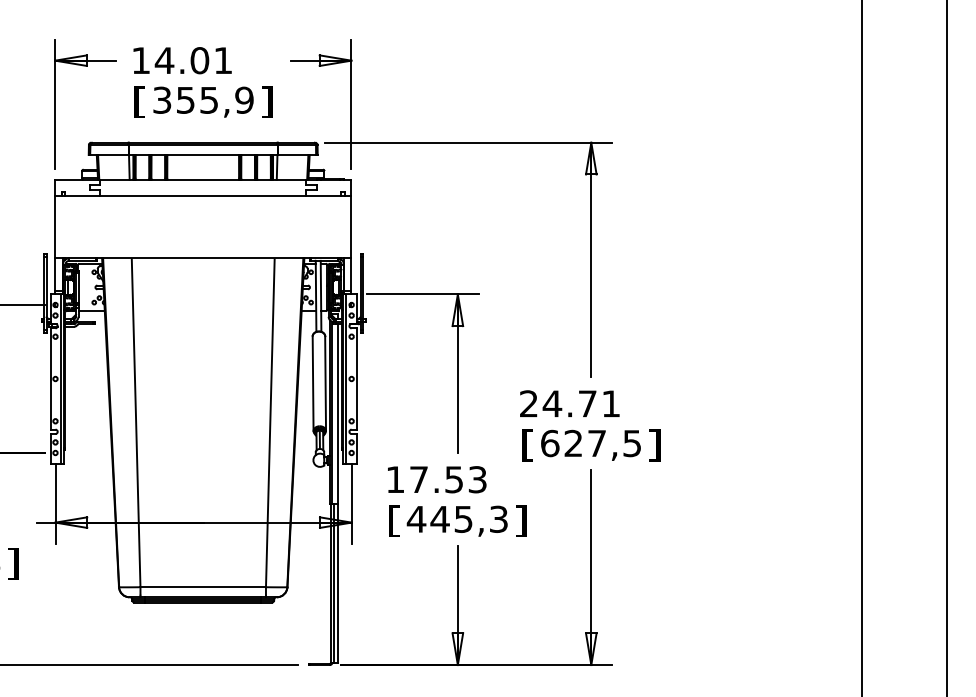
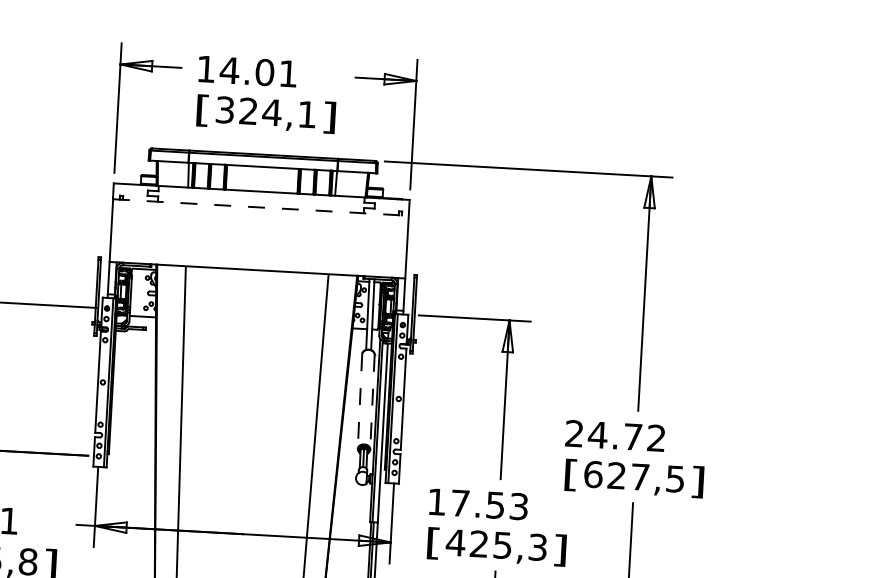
text: (214, 99) -> (277, 112), 355,9 -> 324,1
line: (203, 195) -> (261, 207), solid -> dashed
line: (313, 384) -> (360, 402), solid -> dashed
line: (325, 384) -> (372, 403), solid -> dashed
text: (610, 403) -> (655, 437), 24.71 -> 24.72
text: (439, 518) -> (478, 543), 445,3 -> 425,3

